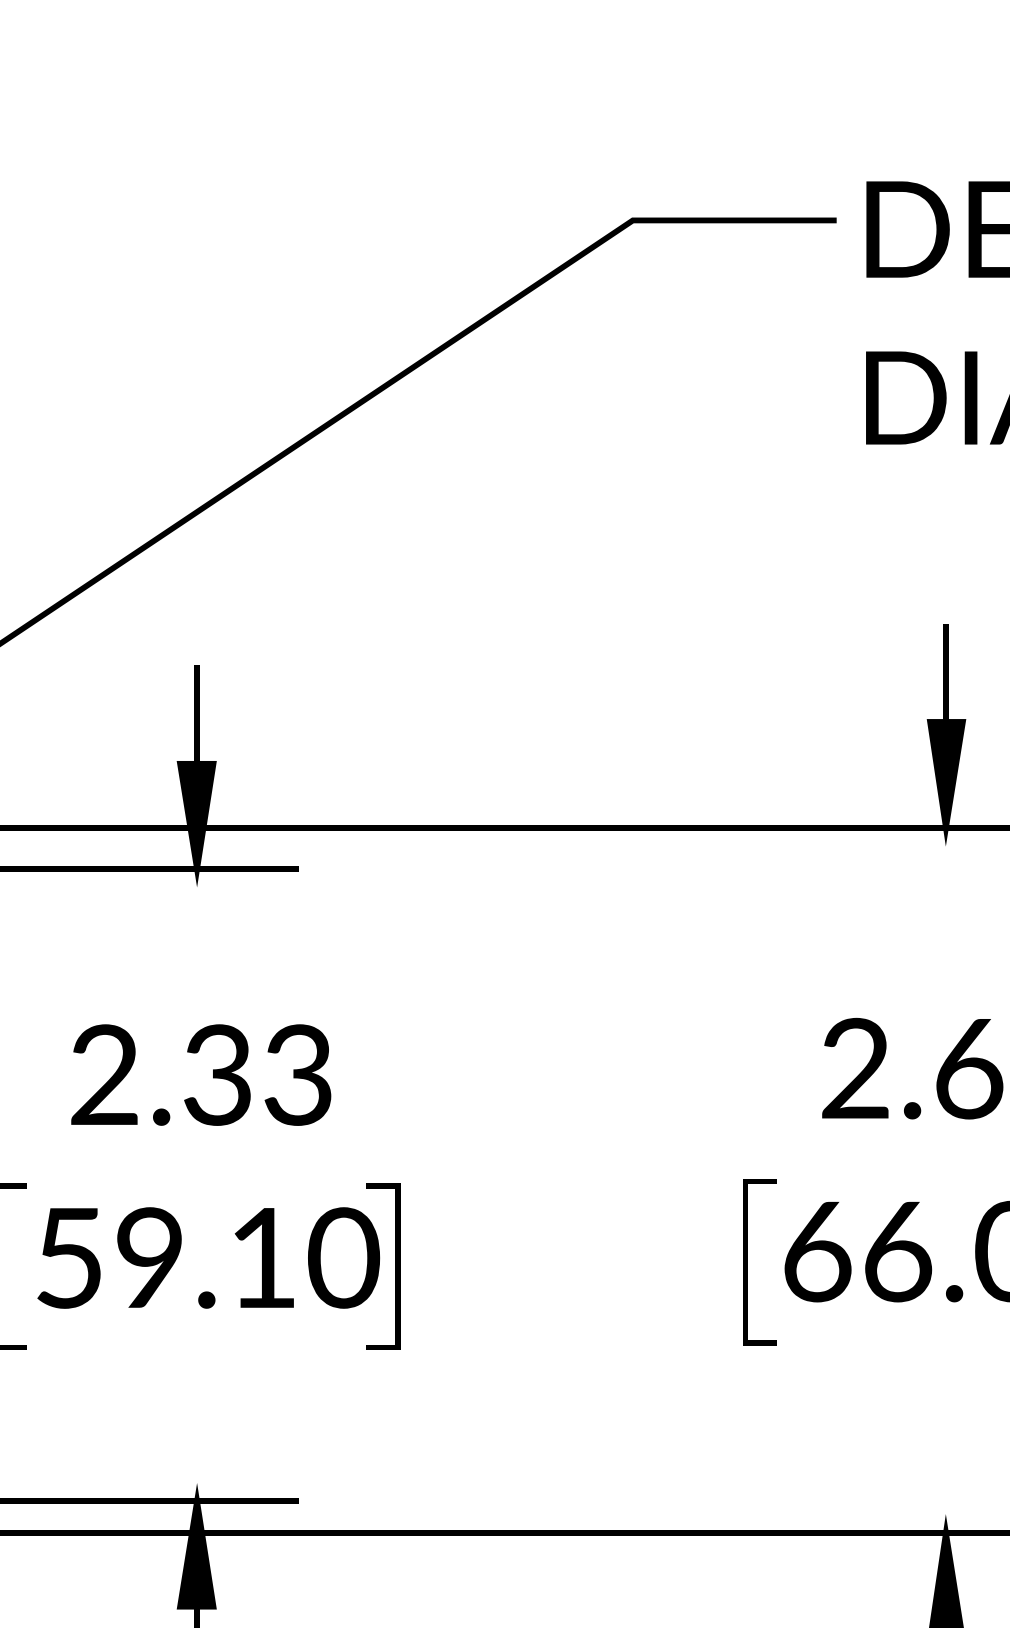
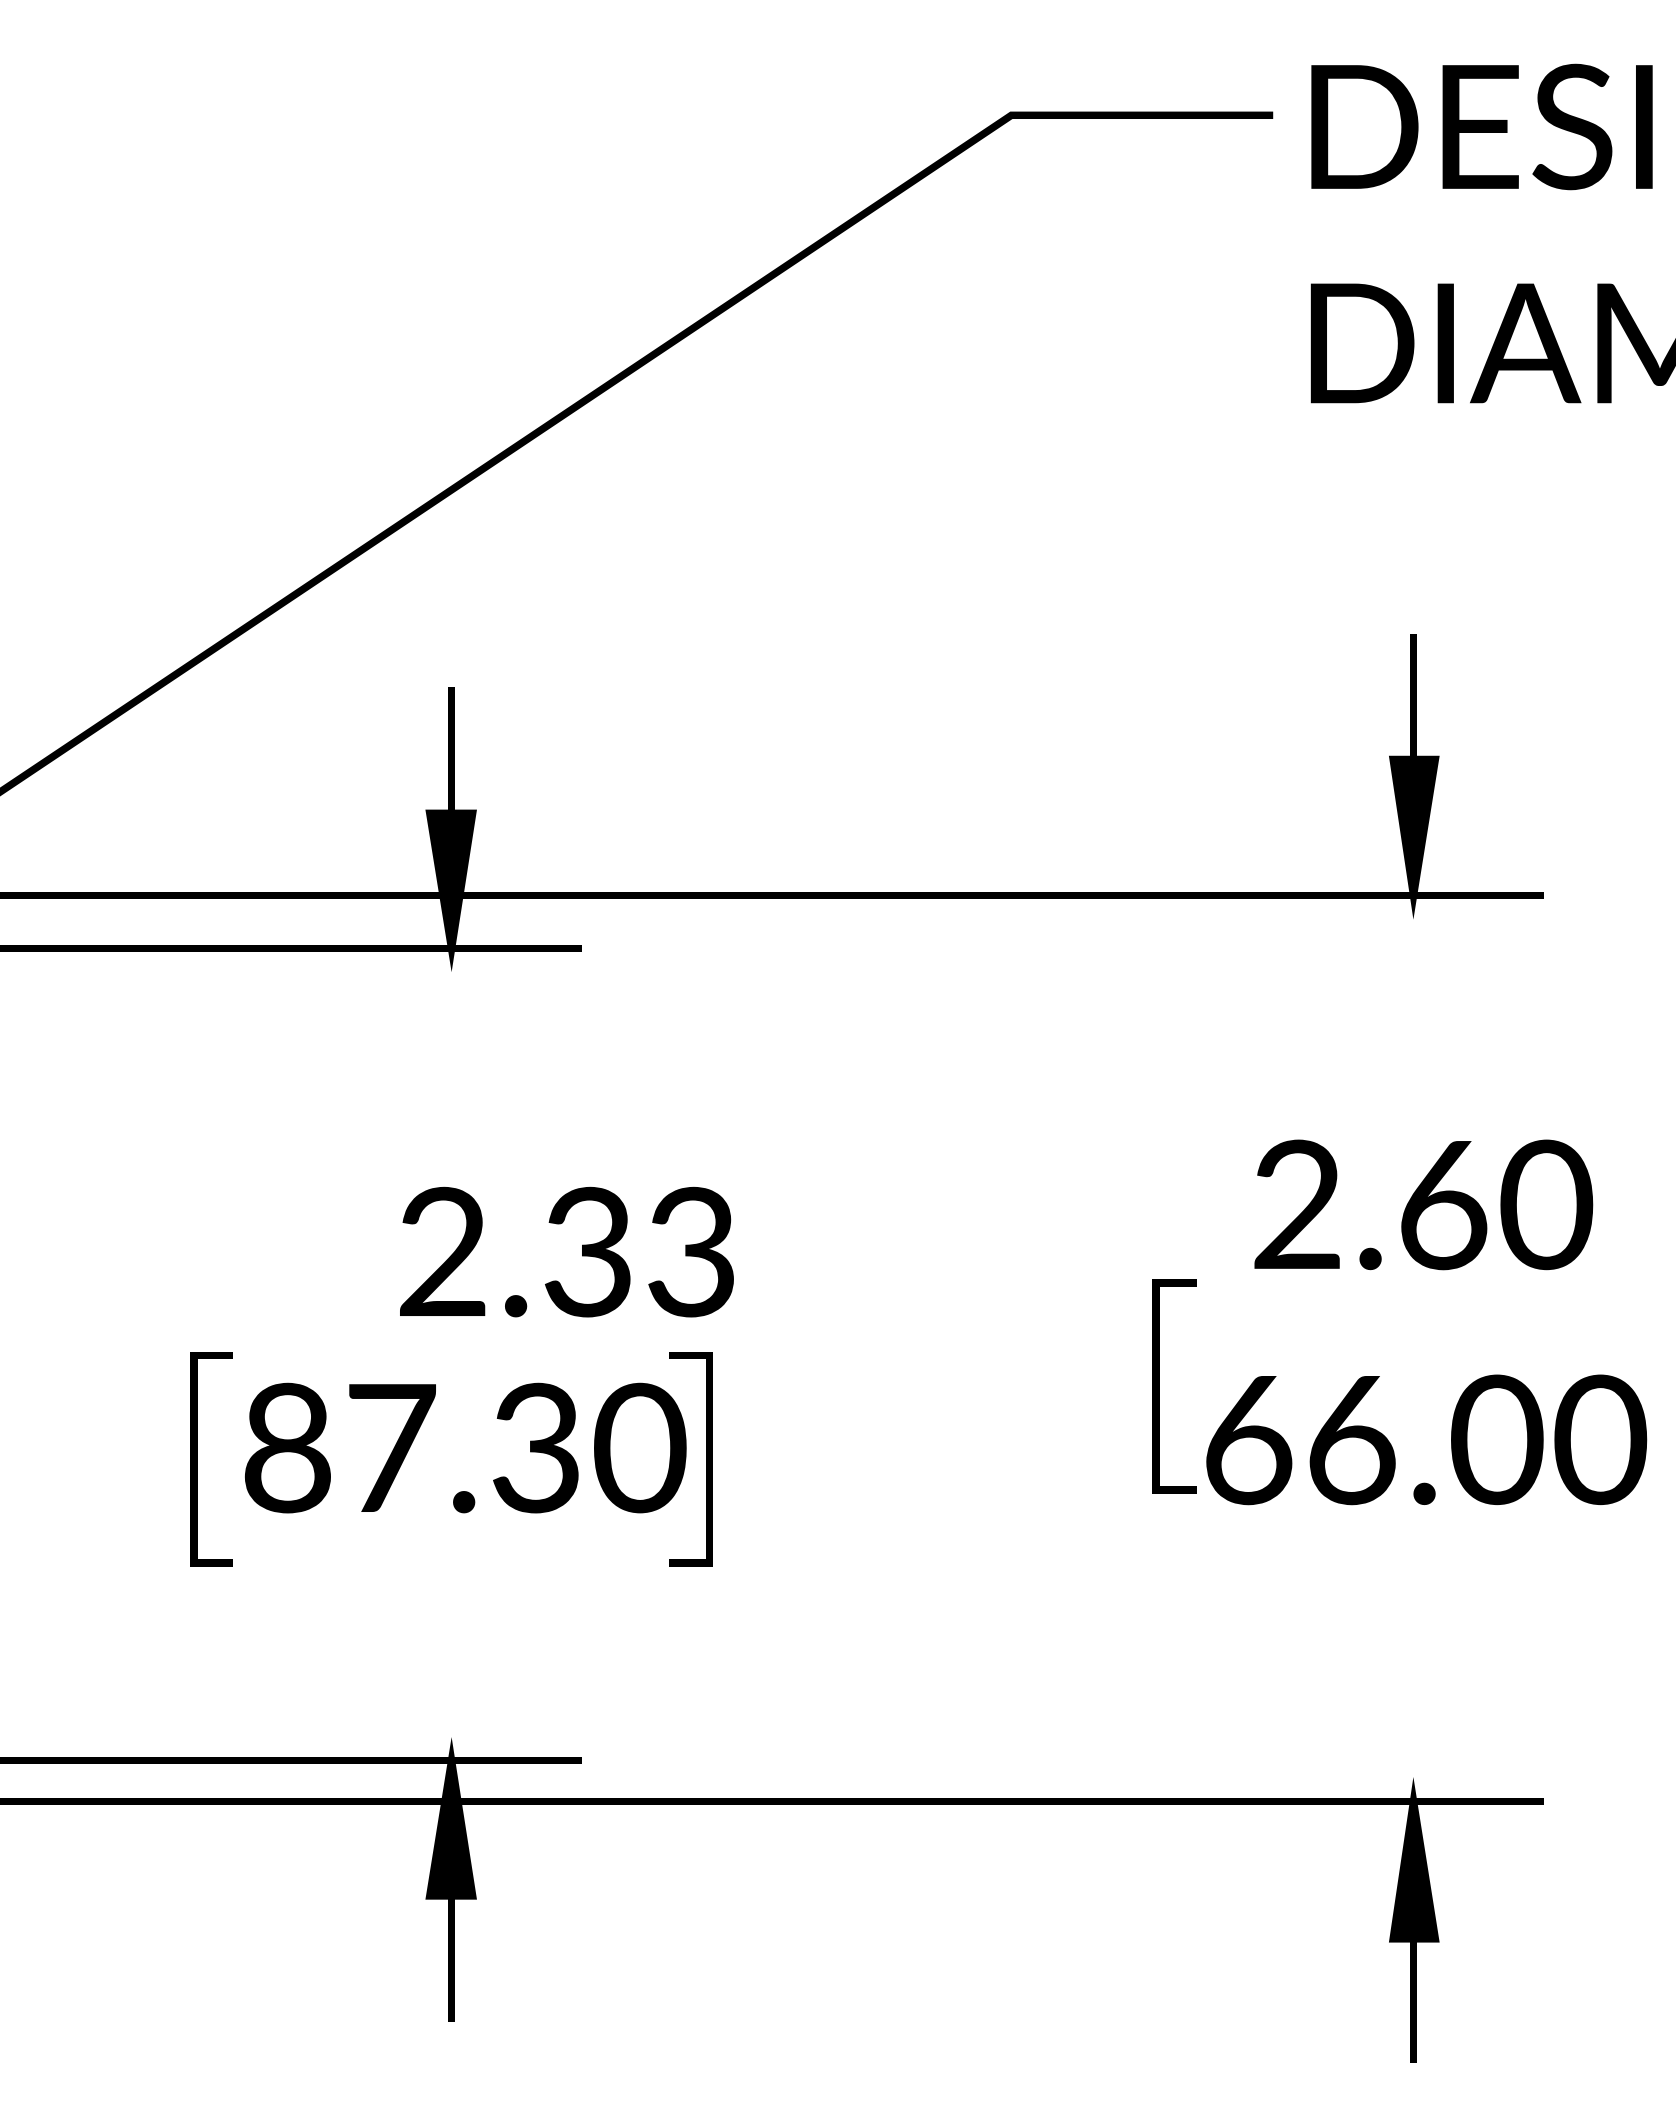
text: (200, 1074) -> (566, 1251), moved
text: (165, 1257) -> (411, 1447), 59.10 -> 87.30
line: (748, 1262) -> (1159, 1386), moved

